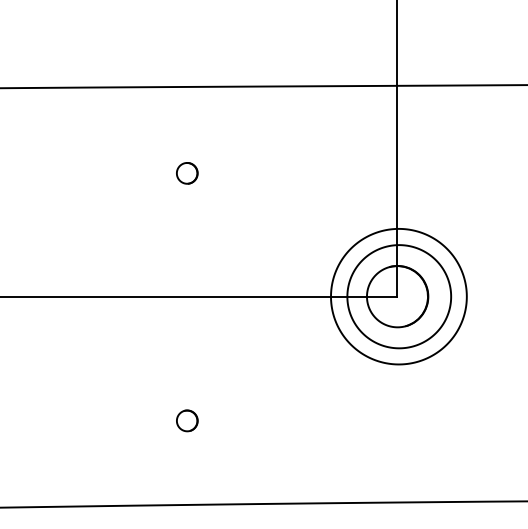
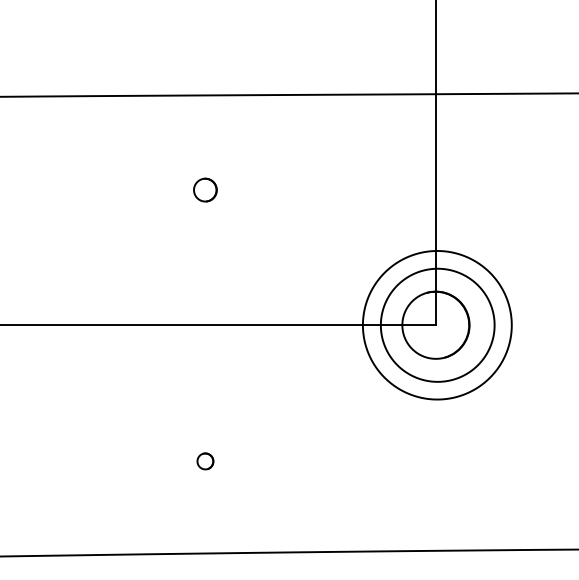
part: (187, 420) -> (205, 461), size x0.7

